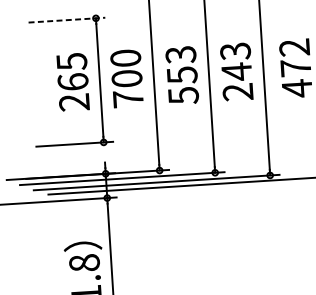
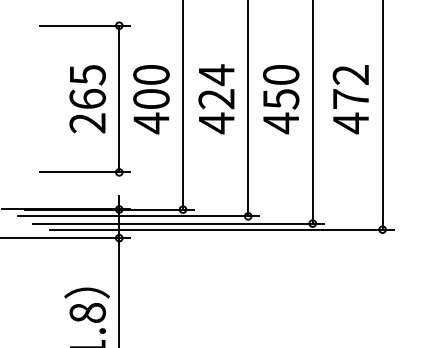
line: (67, 19) -> (85, 25), dashed -> solid
text: (236, 72) -> (280, 99), 243 -> 450
text: (182, 75) -> (216, 99), 553 -> 424
text: (128, 99) -> (151, 123), 700 -> 400

